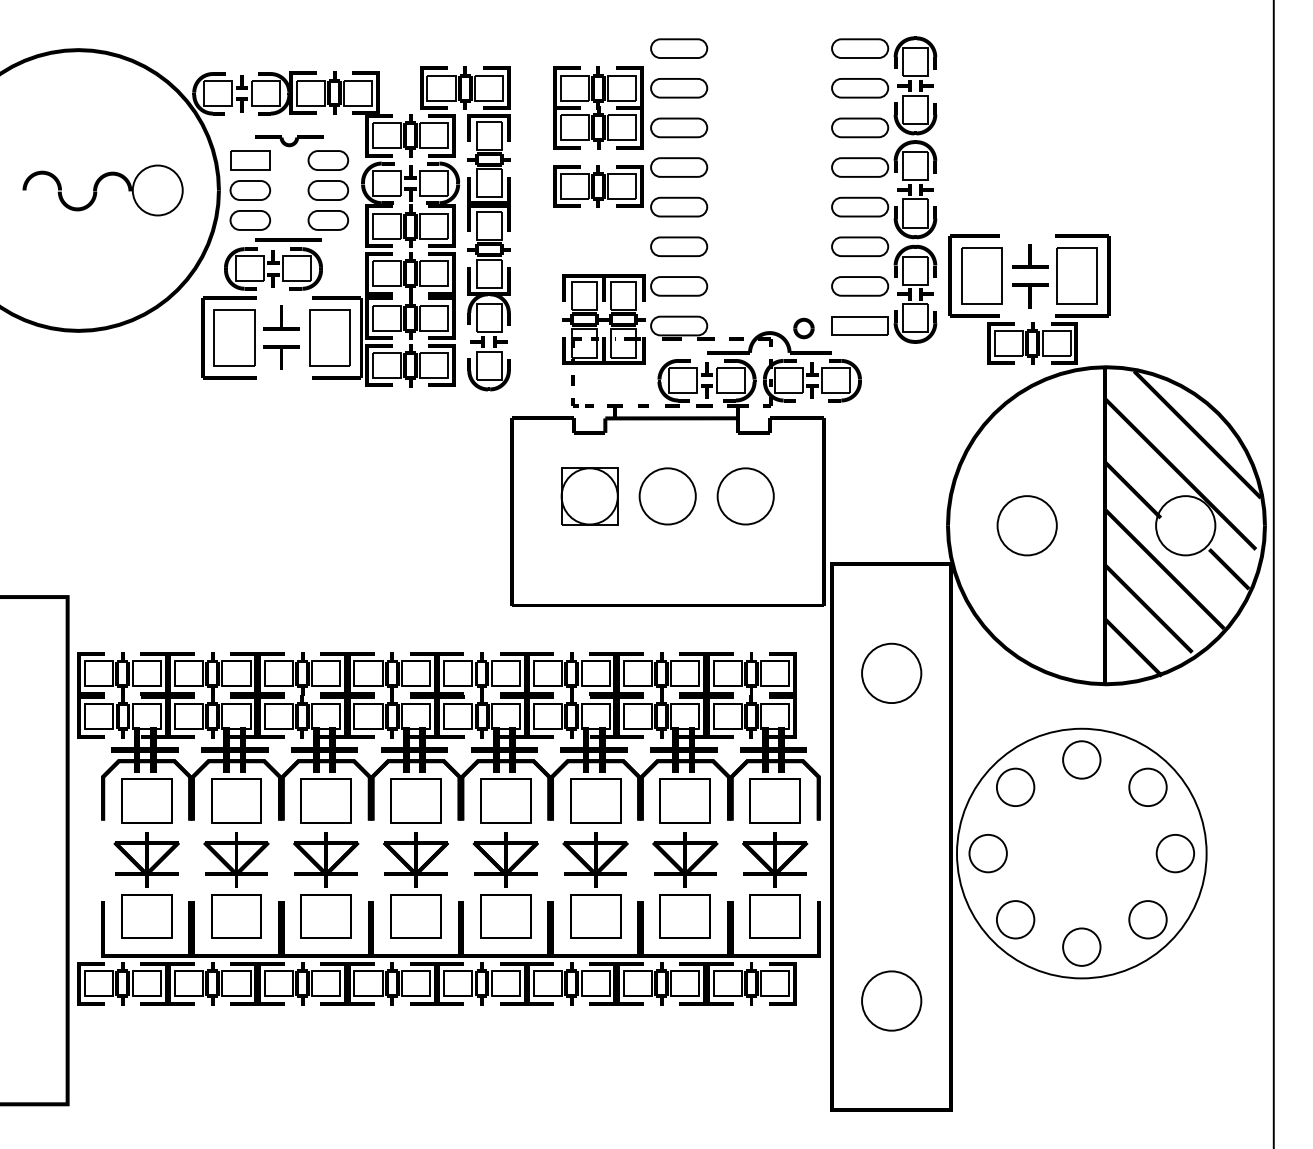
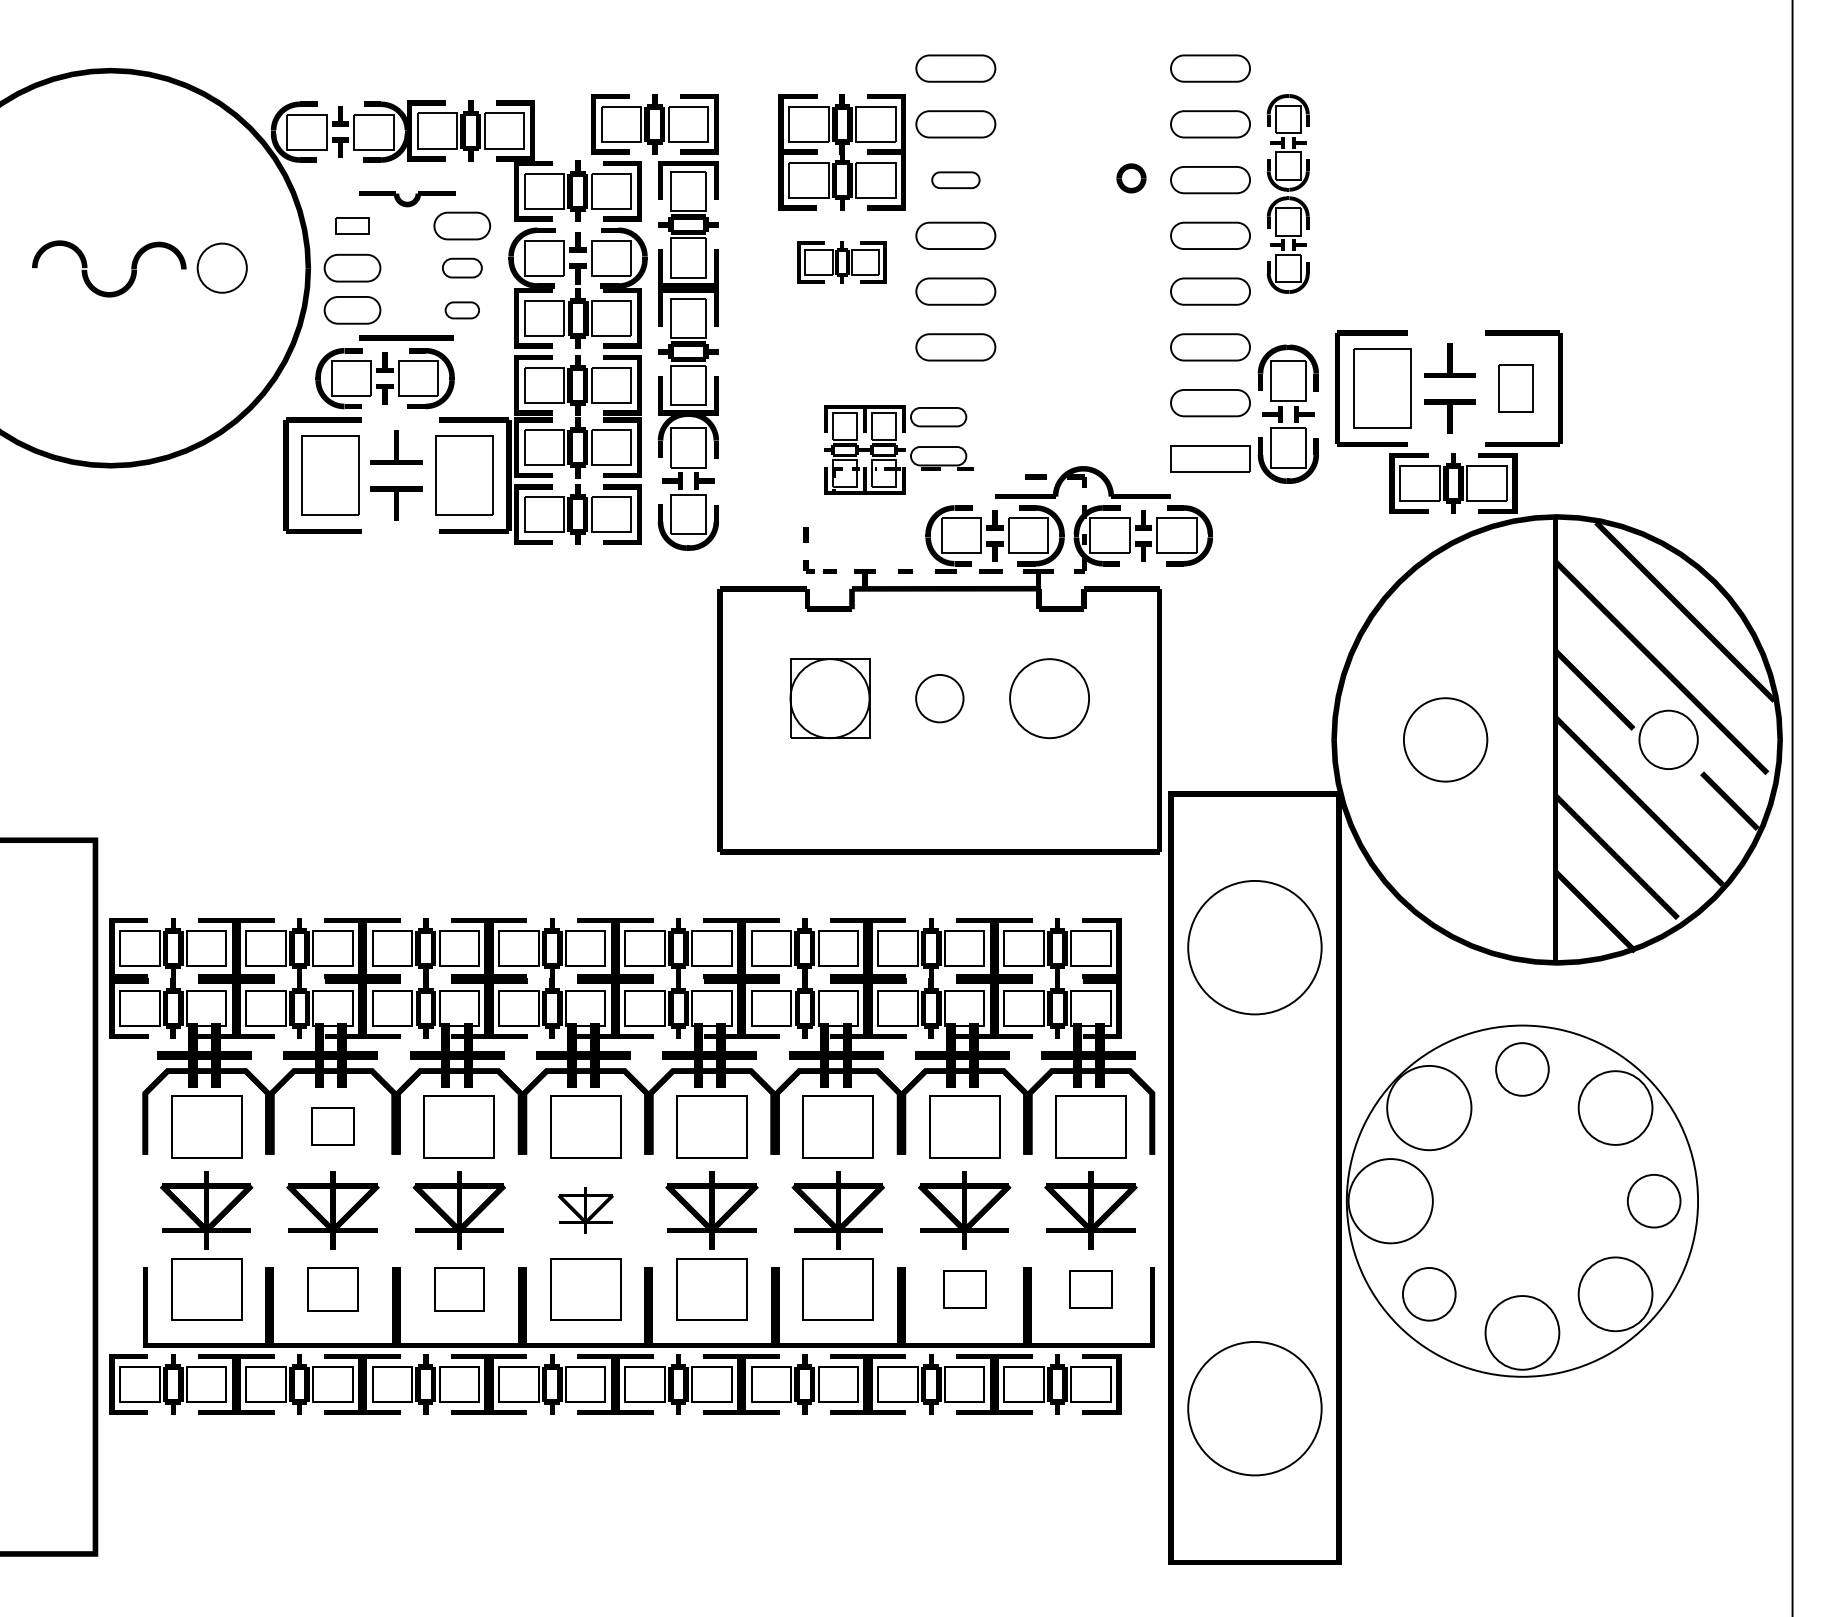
part: (678, 128) -> (955, 180), size x0.6
part: (914, 137) -> (1287, 193), size x0.7
part: (250, 160) -> (352, 225), size x0.6
part: (597, 186) -> (841, 262), size x0.7
circle: (157, 190) -> (222, 268), size x0.7
part: (328, 190) -> (462, 267), size x0.7
part: (328, 220) -> (462, 310), size x0.6
part: (1076, 276) -> (1515, 388), size x0.6
part: (638, 319) -> (898, 449), size x0.7
part: (803, 328) -> (1131, 178), moved
circle: (667, 496) -> (939, 698), size x0.6
circle: (1185, 525) -> (1668, 739), size x0.7
circle: (891, 673) -> (1254, 947), size x1.6
circle: (1015, 786) -> (1428, 1107), size x1.6
circle: (1147, 786) -> (1615, 1107), size x1.4
part: (236, 800) -> (332, 1126), size x0.6
circle: (988, 853) -> (1390, 1200), size x1.6
part: (415, 860) -> (585, 1210), size x0.6
part: (236, 916) -> (332, 1289), size x0.7
part: (325, 916) -> (458, 1289), size x0.7
part: (685, 916) -> (964, 1289), size x0.6
part: (774, 916) -> (1090, 1289), size x0.6
circle: (1147, 919) -> (1615, 1293), size x1.4
circle: (1081, 946) -> (1522, 1332), size x1.4
circle: (891, 1000) -> (1254, 1408), size x1.6

